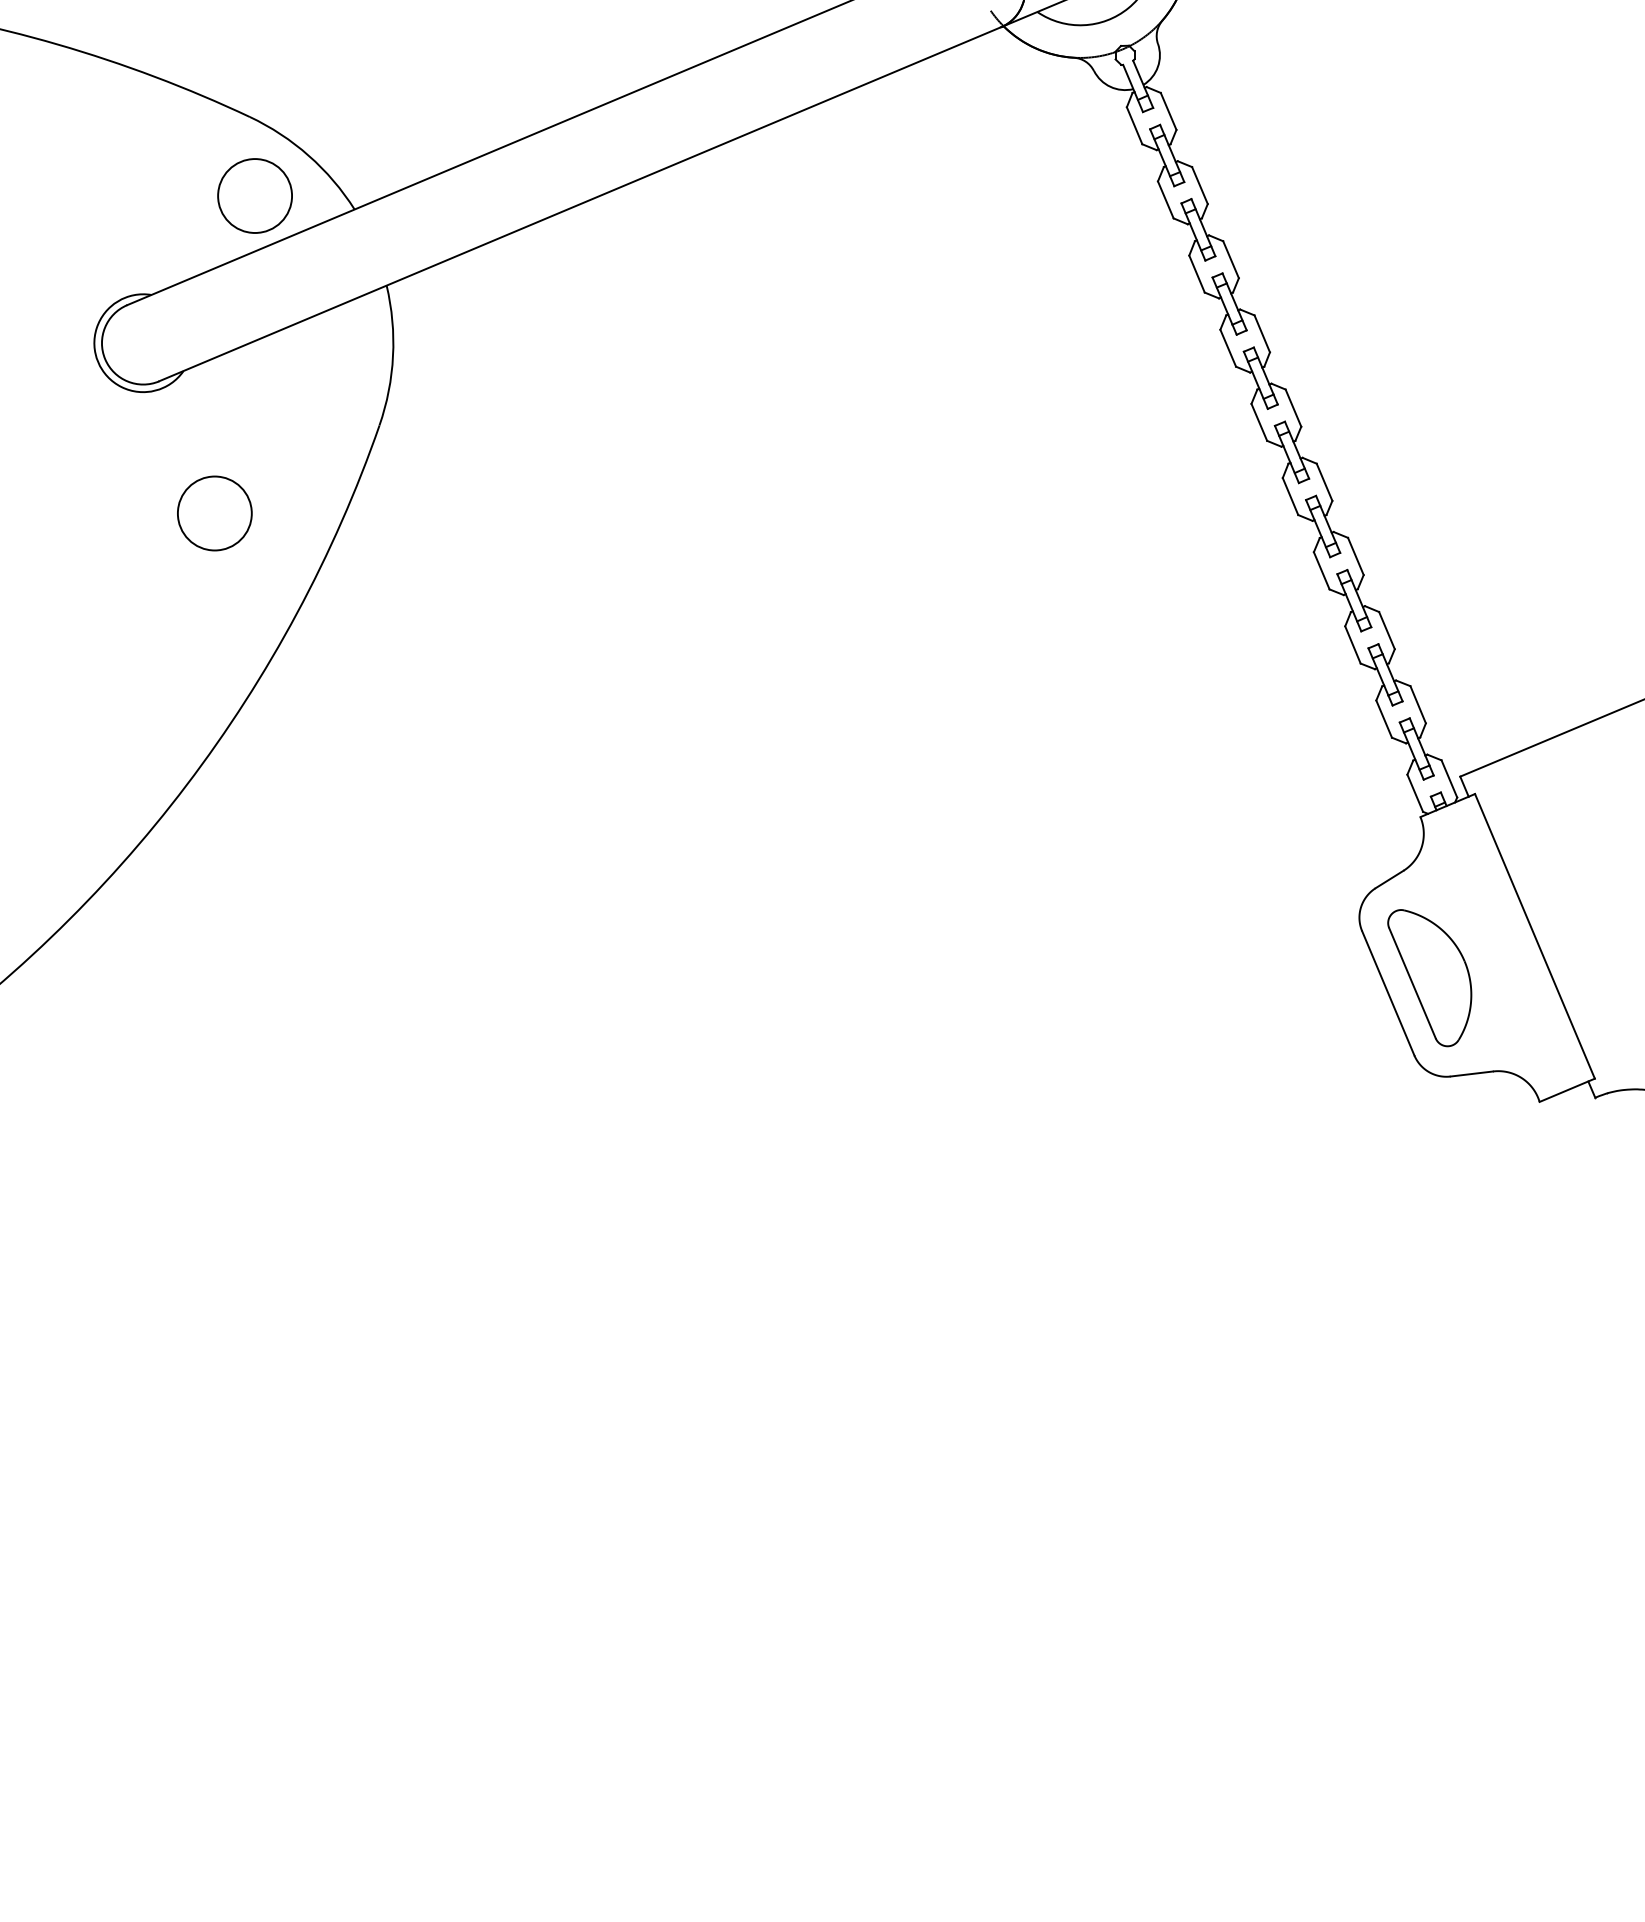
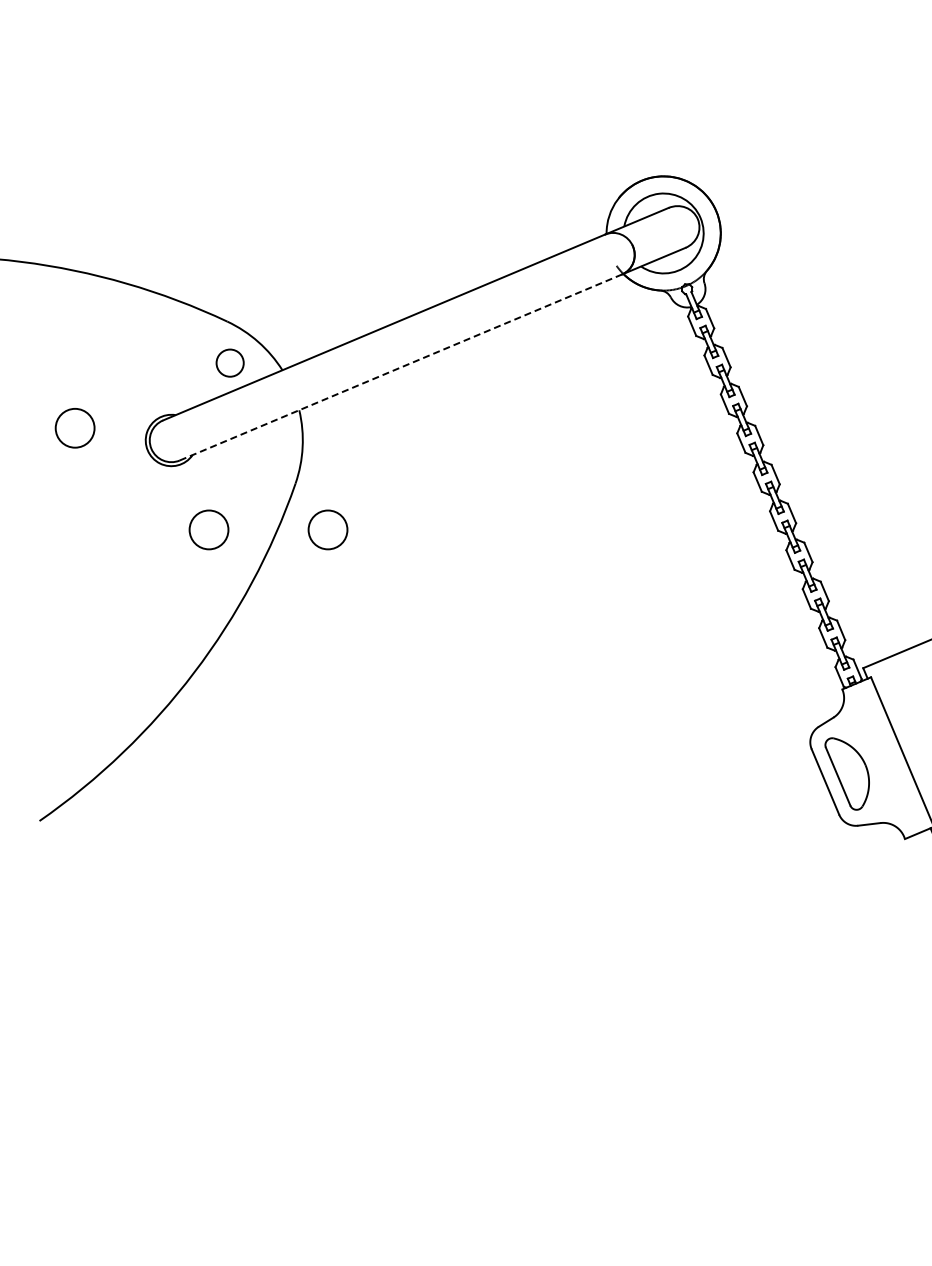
circle: (253, 194) -> (229, 362), size x0.7
line: (579, 204) -> (400, 367), solid -> dashed
circle: (440, 512) -> (327, 529), added

